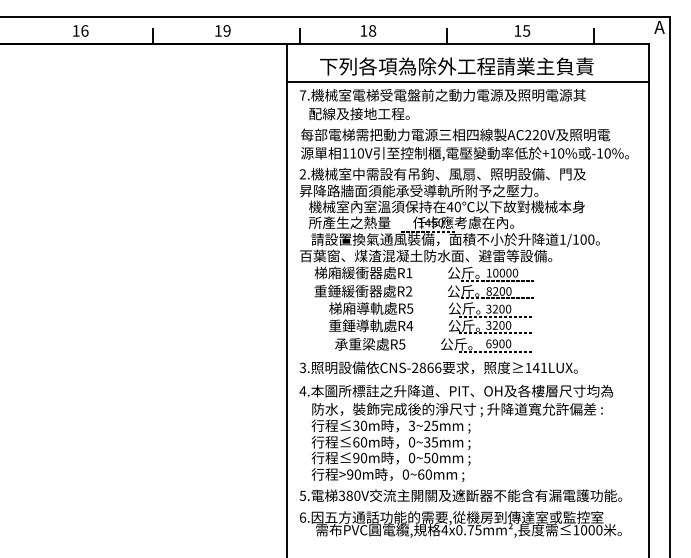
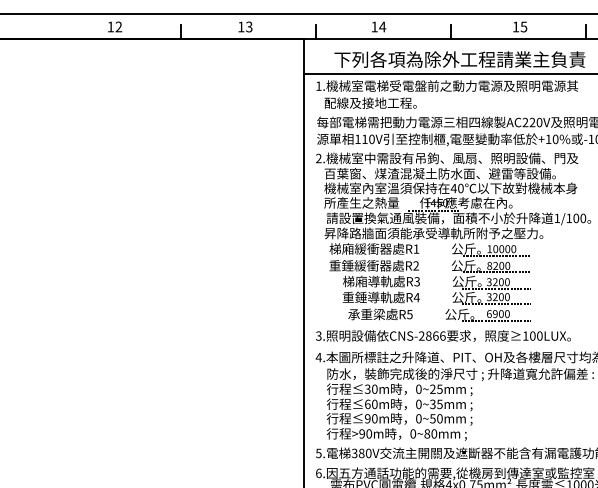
text: (84, 30) -> (118, 26), 16 -> 12
text: (226, 30) -> (248, 26), 19 -> 13
text: (372, 30) -> (382, 26), 18 -> 14
text: (303, 95) -> (319, 86), 7. -> 1.
text: (430, 190) -> (435, 173), 昇降路牆面須能承受導軌所附予之壓力。 -> 百葉窗、煤渣混凝土防水面、避雷等設備。
text: (426, 255) -> (432, 232), 百葉窗、煤渣混凝土防水面、避雷等設備。 -> 昇降路牆面須能承受導軌所附予之壓力。
text: (410, 307) -> (417, 280), R5 -> R3
text: (539, 367) -> (535, 335), 141LUX -> 100LUX
text: (411, 425) -> (418, 388), 3~25mm -> 0~25mm
text: (421, 474) -> (427, 433), 0~60mm -> 0~80mm

